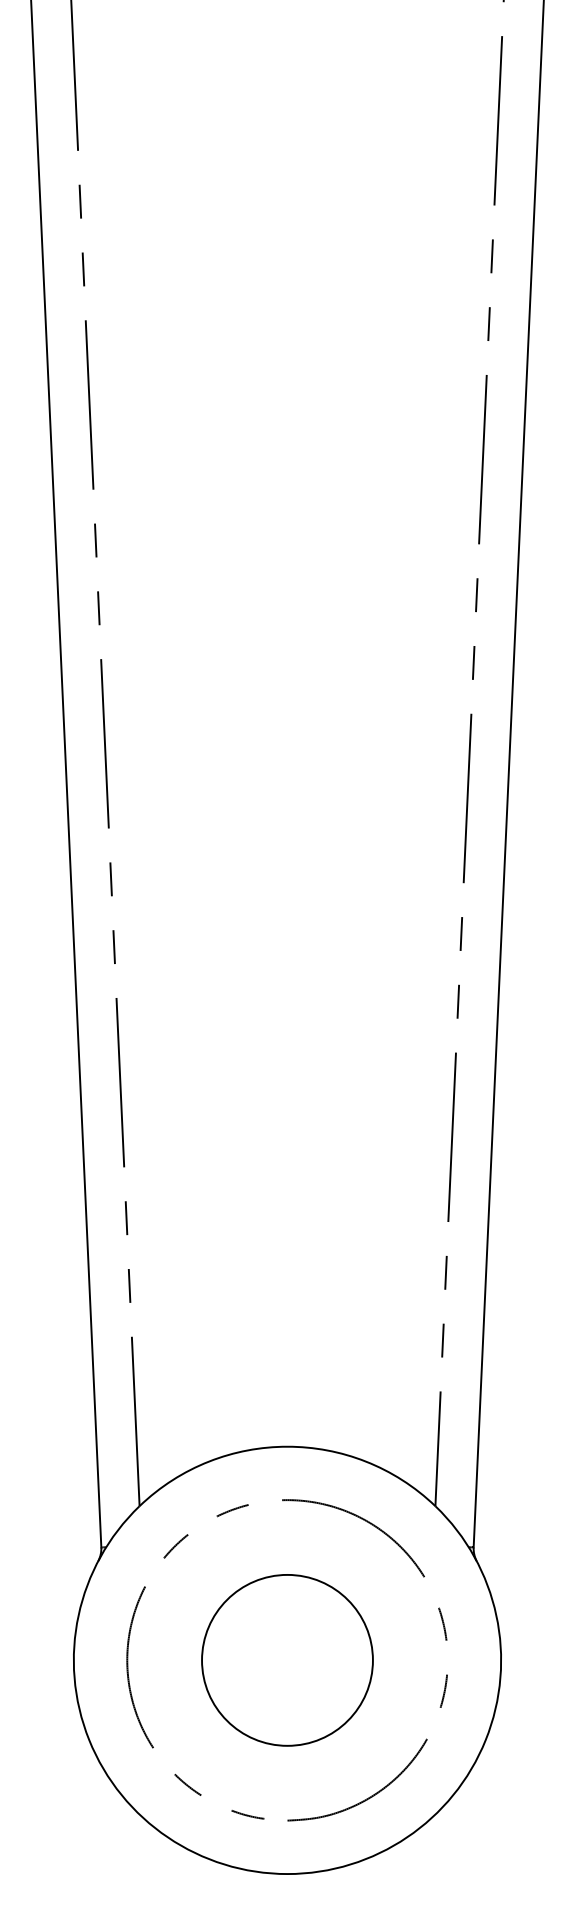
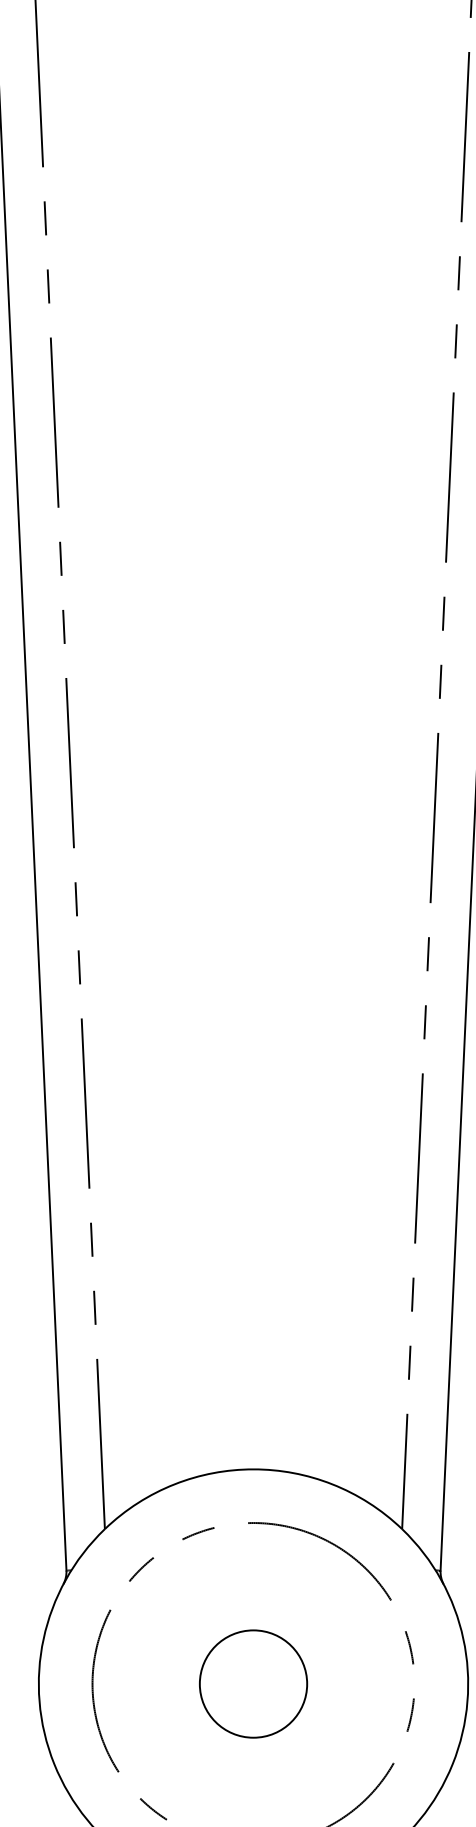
circle: (287, 1659) -> (253, 1683), size x0.62

